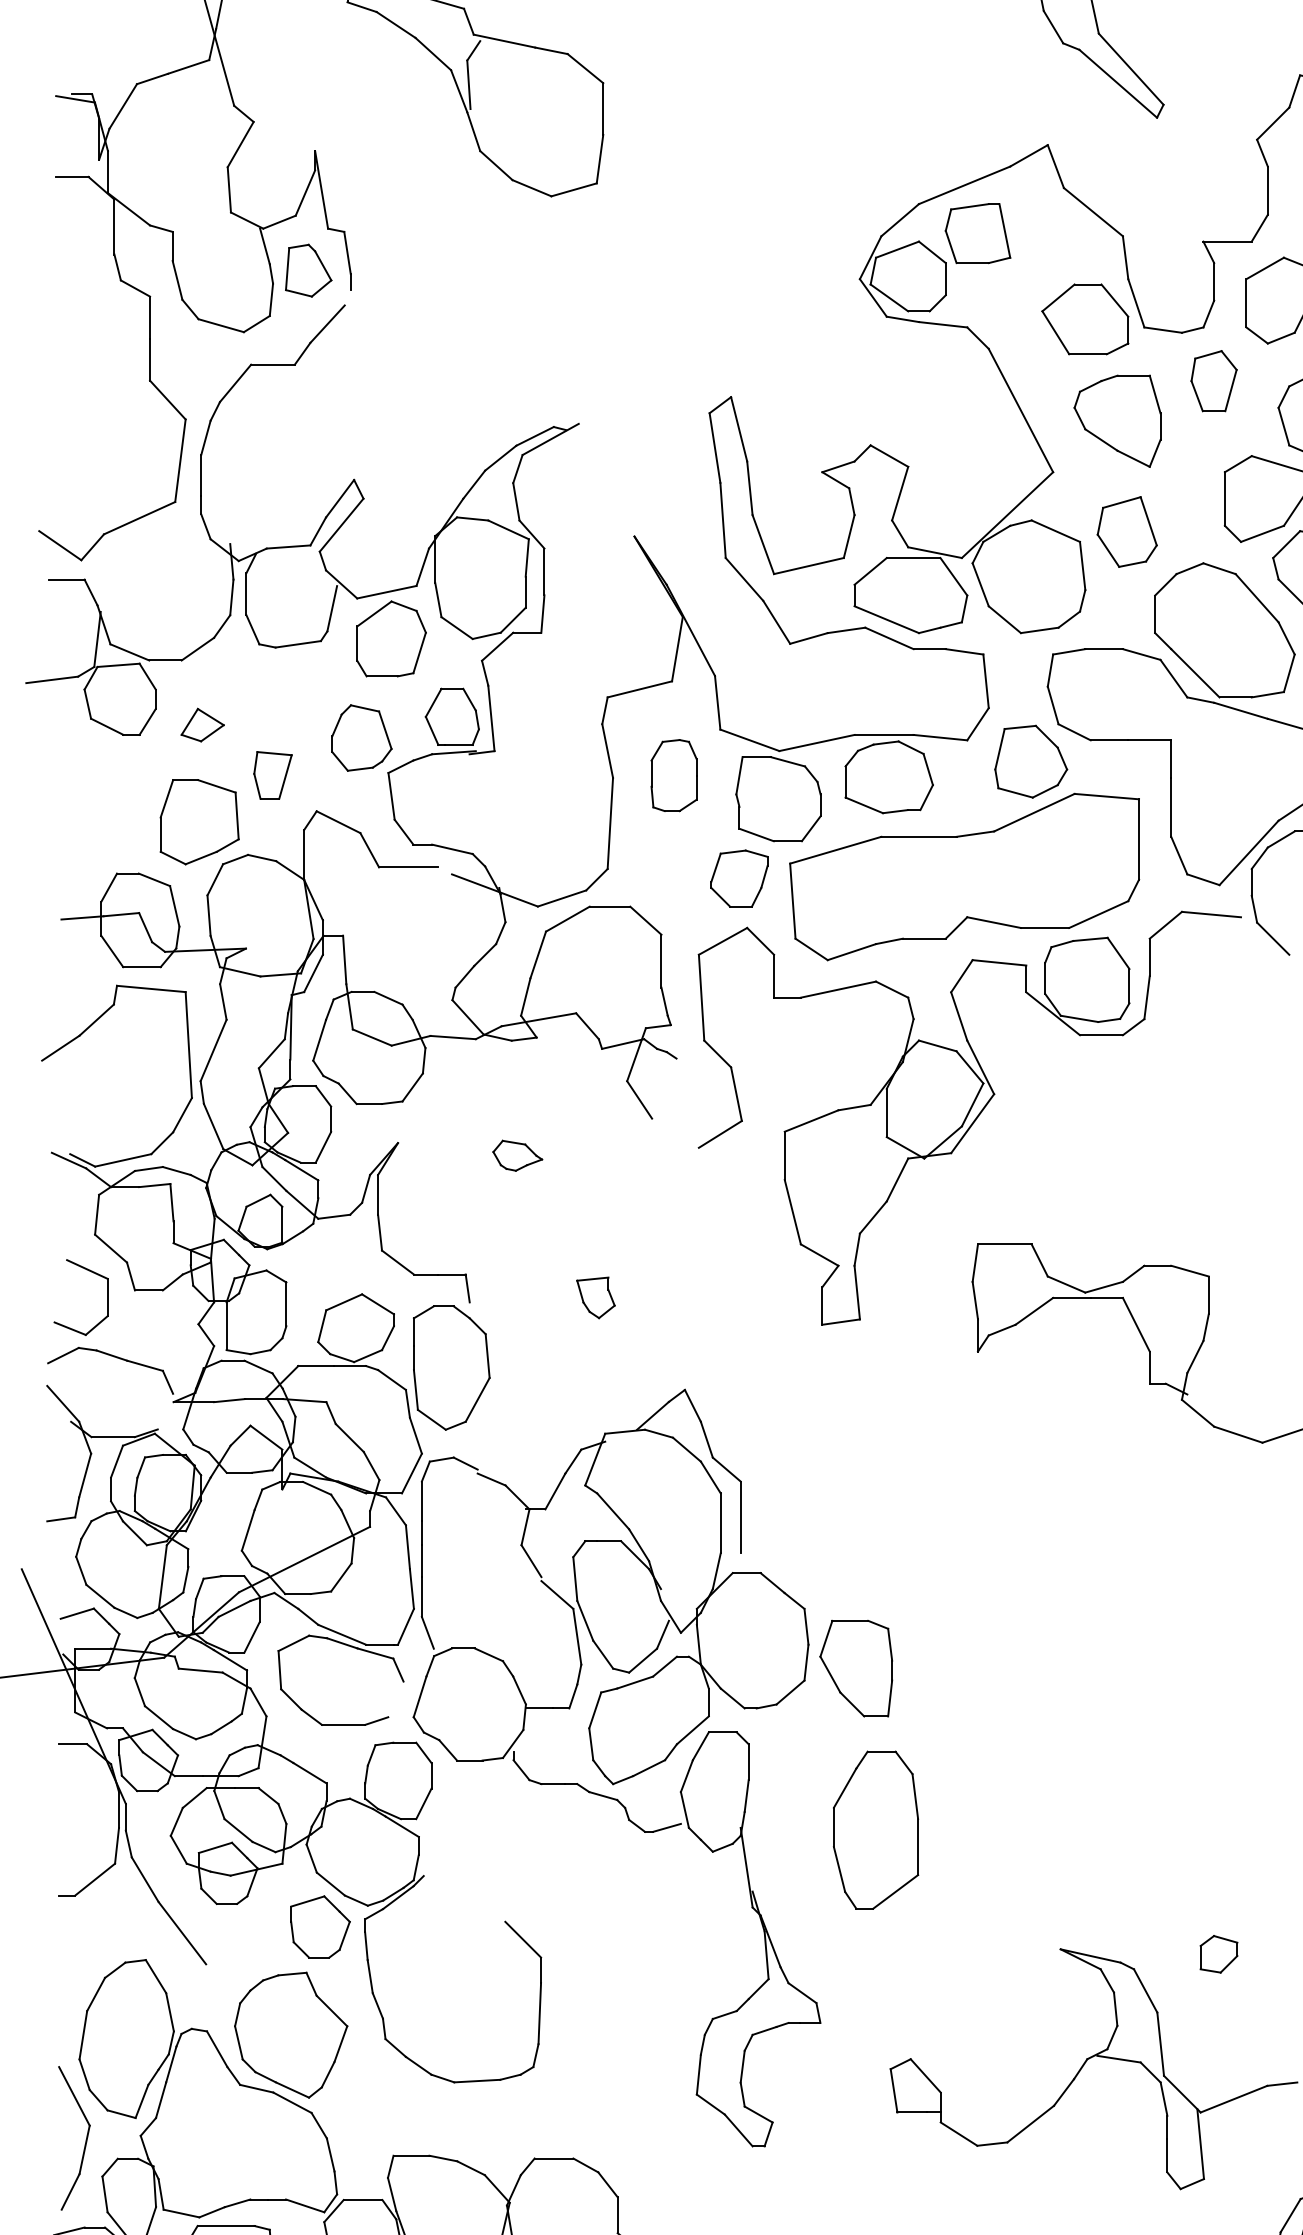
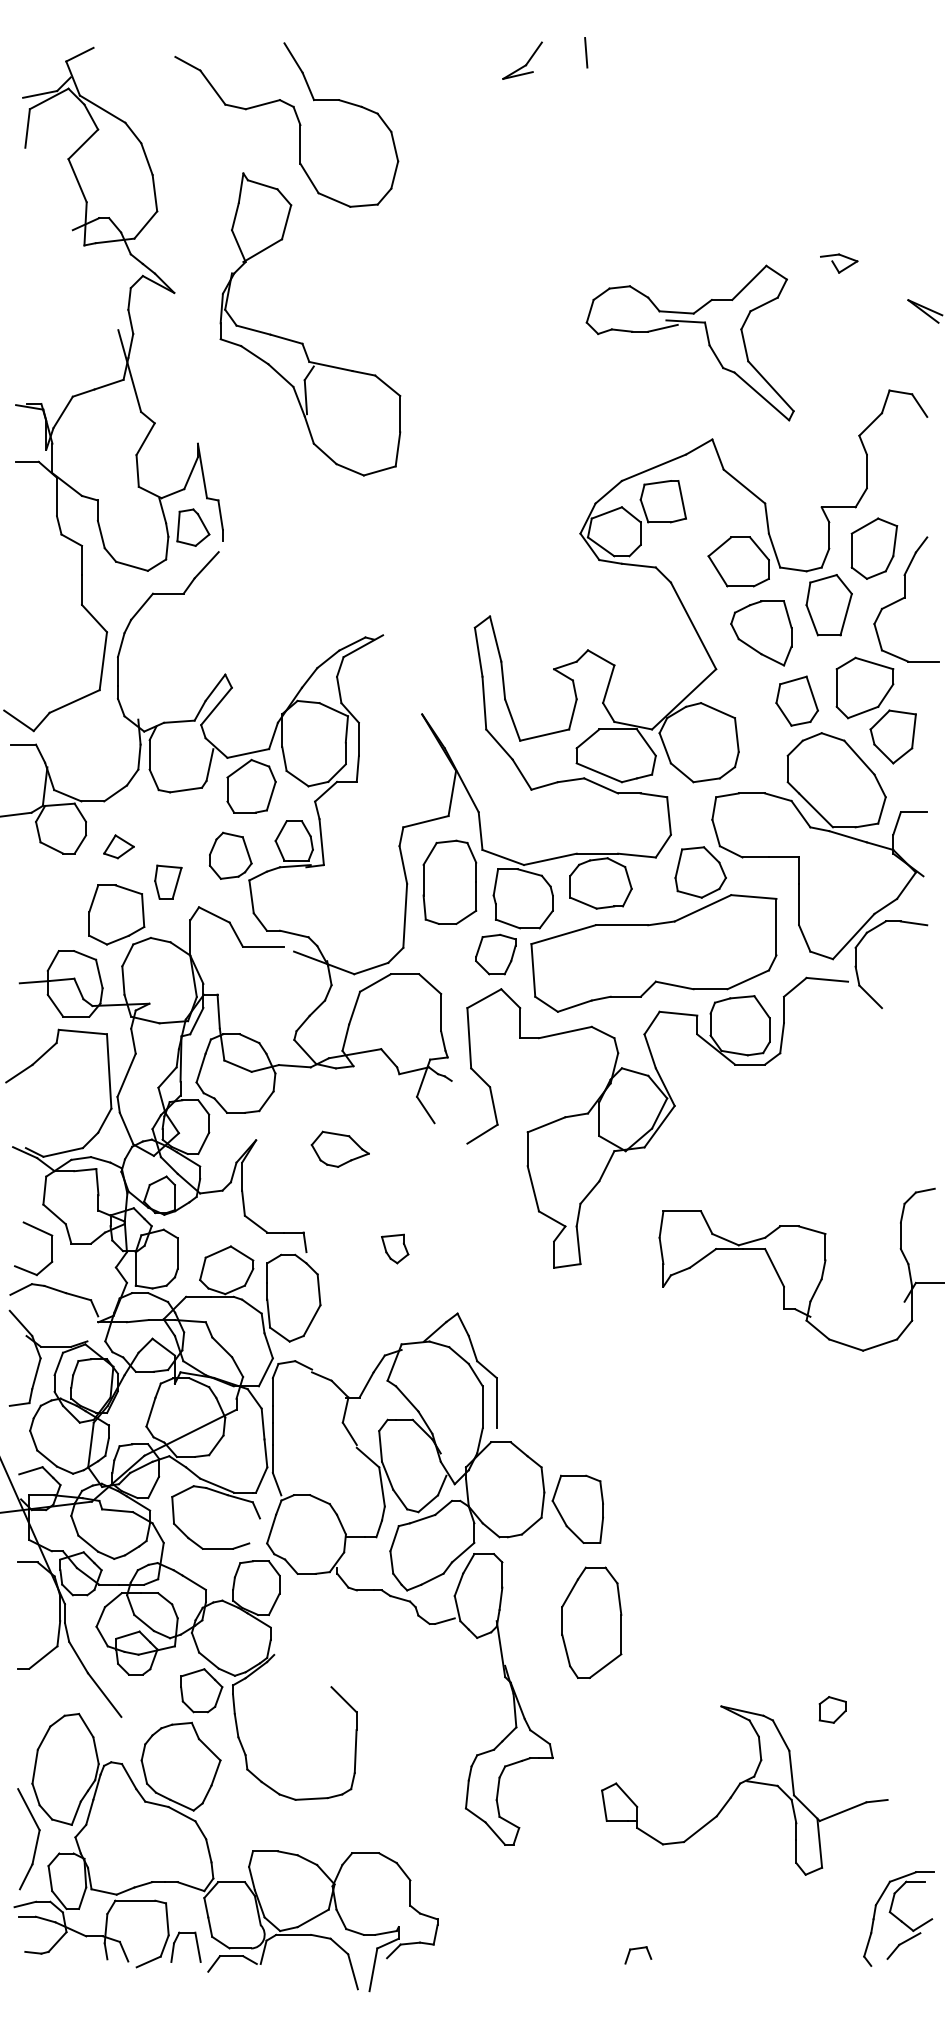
part: (1213, 381) -> (828, 605), size x1.43
part: (1126, 531) -> (796, 700), moved
part: (673, 774) -> (449, 881), size x1.67
part: (516, 1154) -> (339, 1148), size x1.67

